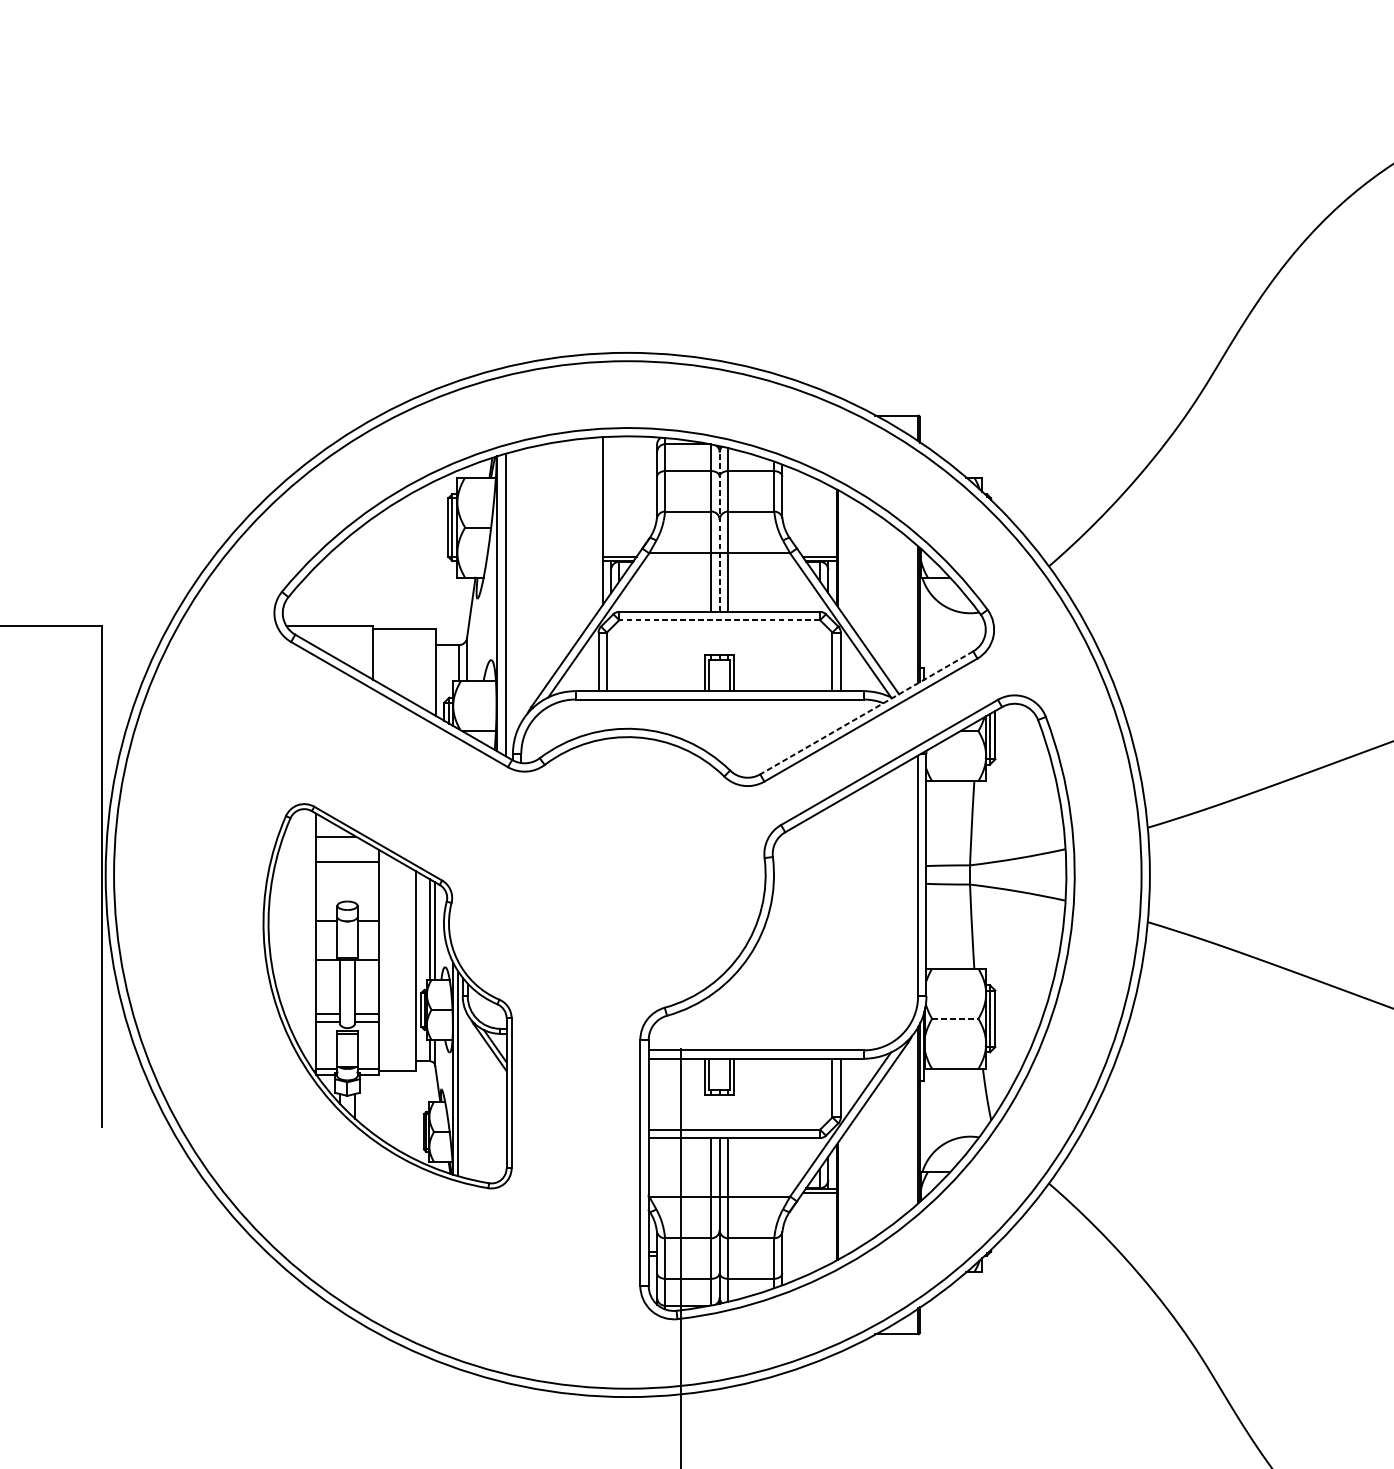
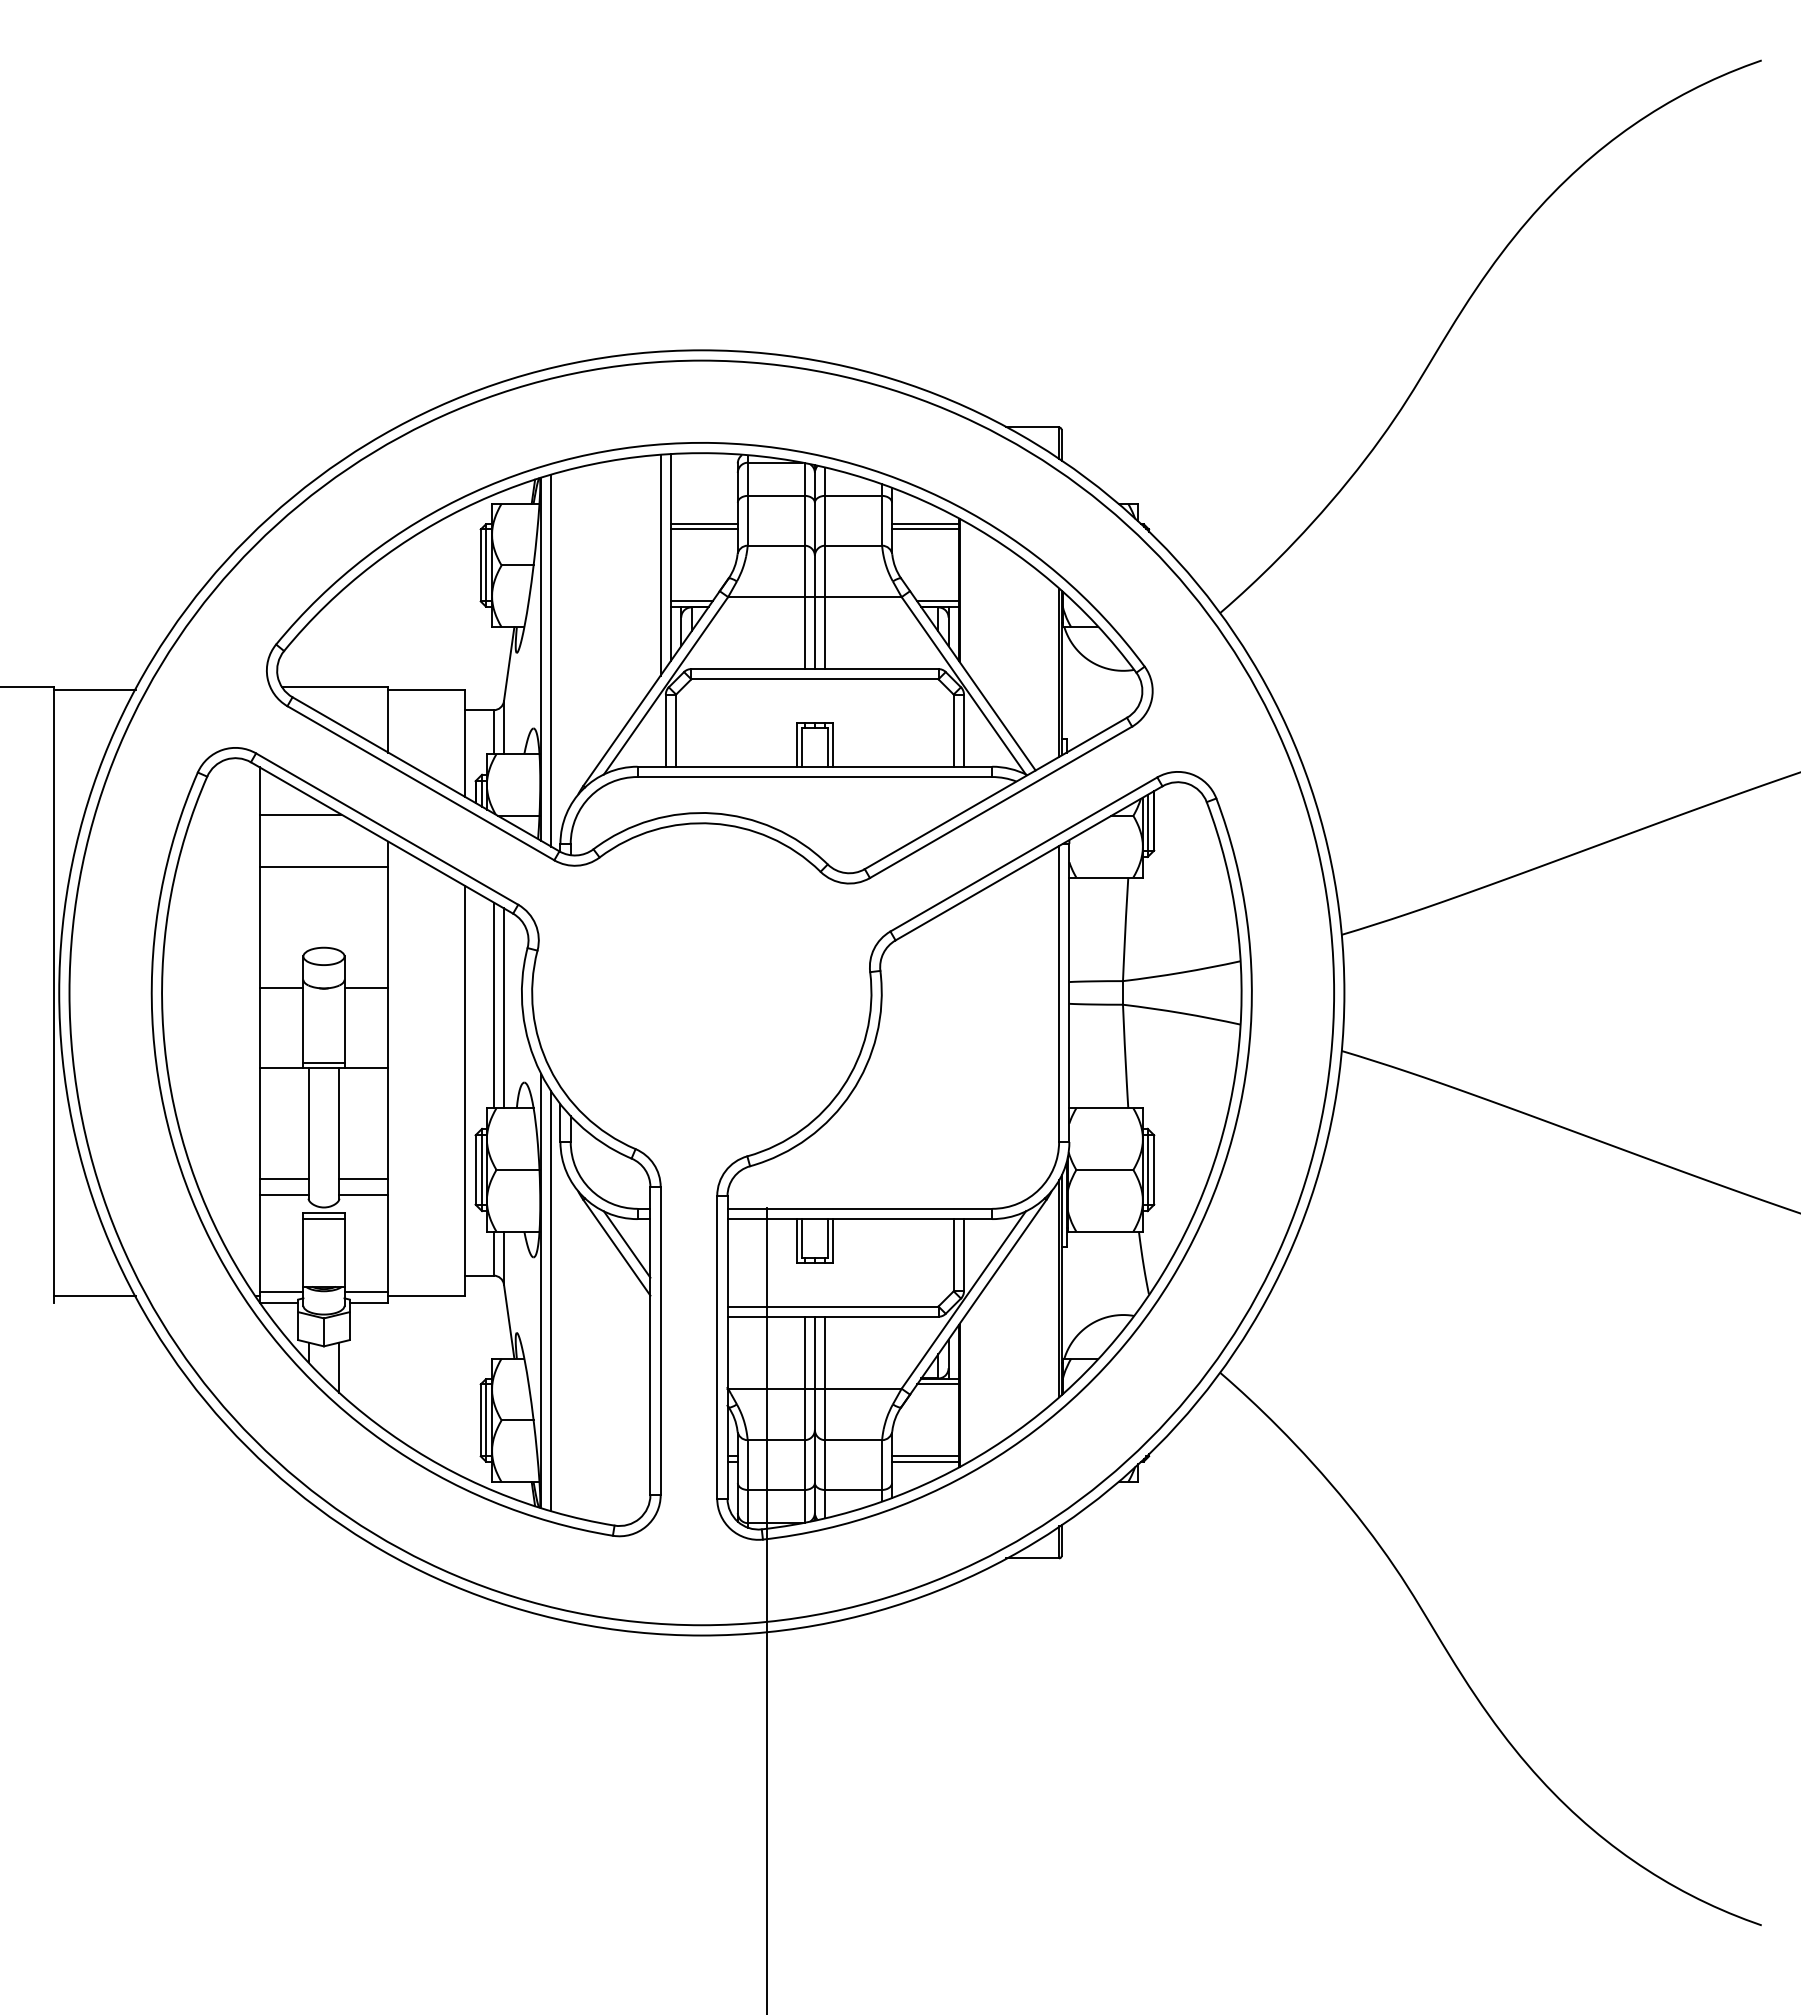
line: (629, 494) -> (703, 524), added
line: (809, 494) -> (925, 524), added
line: (629, 498) -> (703, 529), added
line: (809, 498) -> (925, 529), added
line: (594, 527) -> (660, 565), added
line: (719, 529) -> (814, 567), dashed -> solid
line: (719, 620) -> (814, 679), dashed -> solid
line: (134, 628) -> (94, 689), added
line: (866, 712) -> (995, 793), dashed -> solid
part: (387, 996) -> (405, 1142), size x1.67
line: (955, 1018) -> (1105, 1169), dashed -> solid
line: (134, 1121) -> (94, 1296), added
line: (809, 1251) -> (925, 1456), added
line: (809, 1255) -> (925, 1461), added

